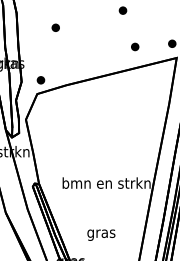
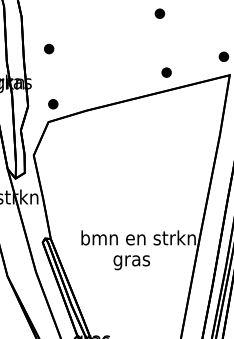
part: (55, 27) -> (48, 48), moved
part: (135, 46) -> (167, 72), moved
text: (101, 234) -> (131, 261), moved

